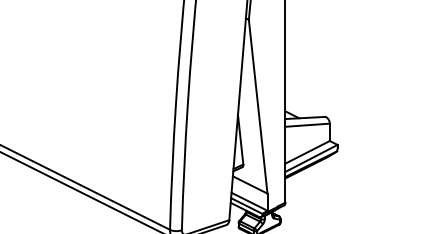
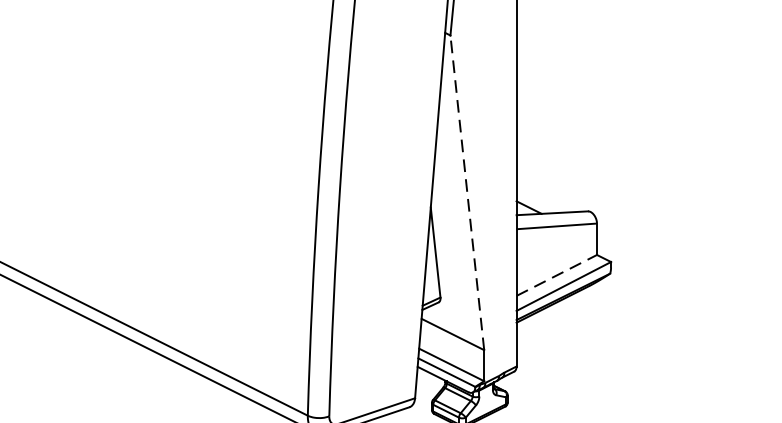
line: (258, 106) -> (467, 192), solid -> dashed
line: (307, 152) -> (556, 275), solid -> dashed

